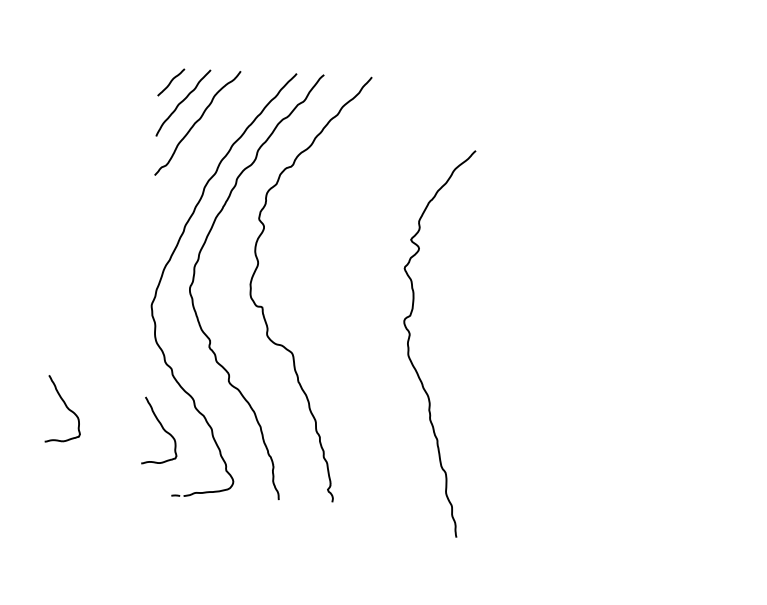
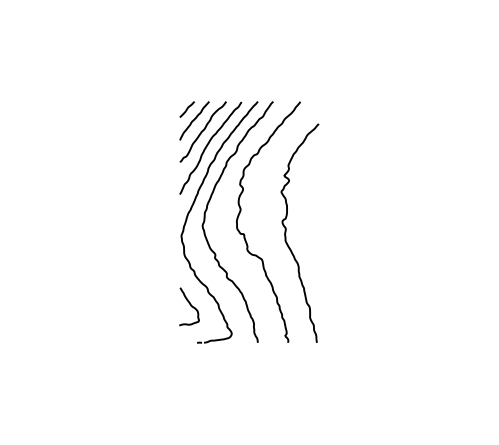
curve: (206, 147) -> (208, 145), added
curve: (410, 340) -> (286, 232), moved
curve: (65, 409) -> (135, 296), removed

